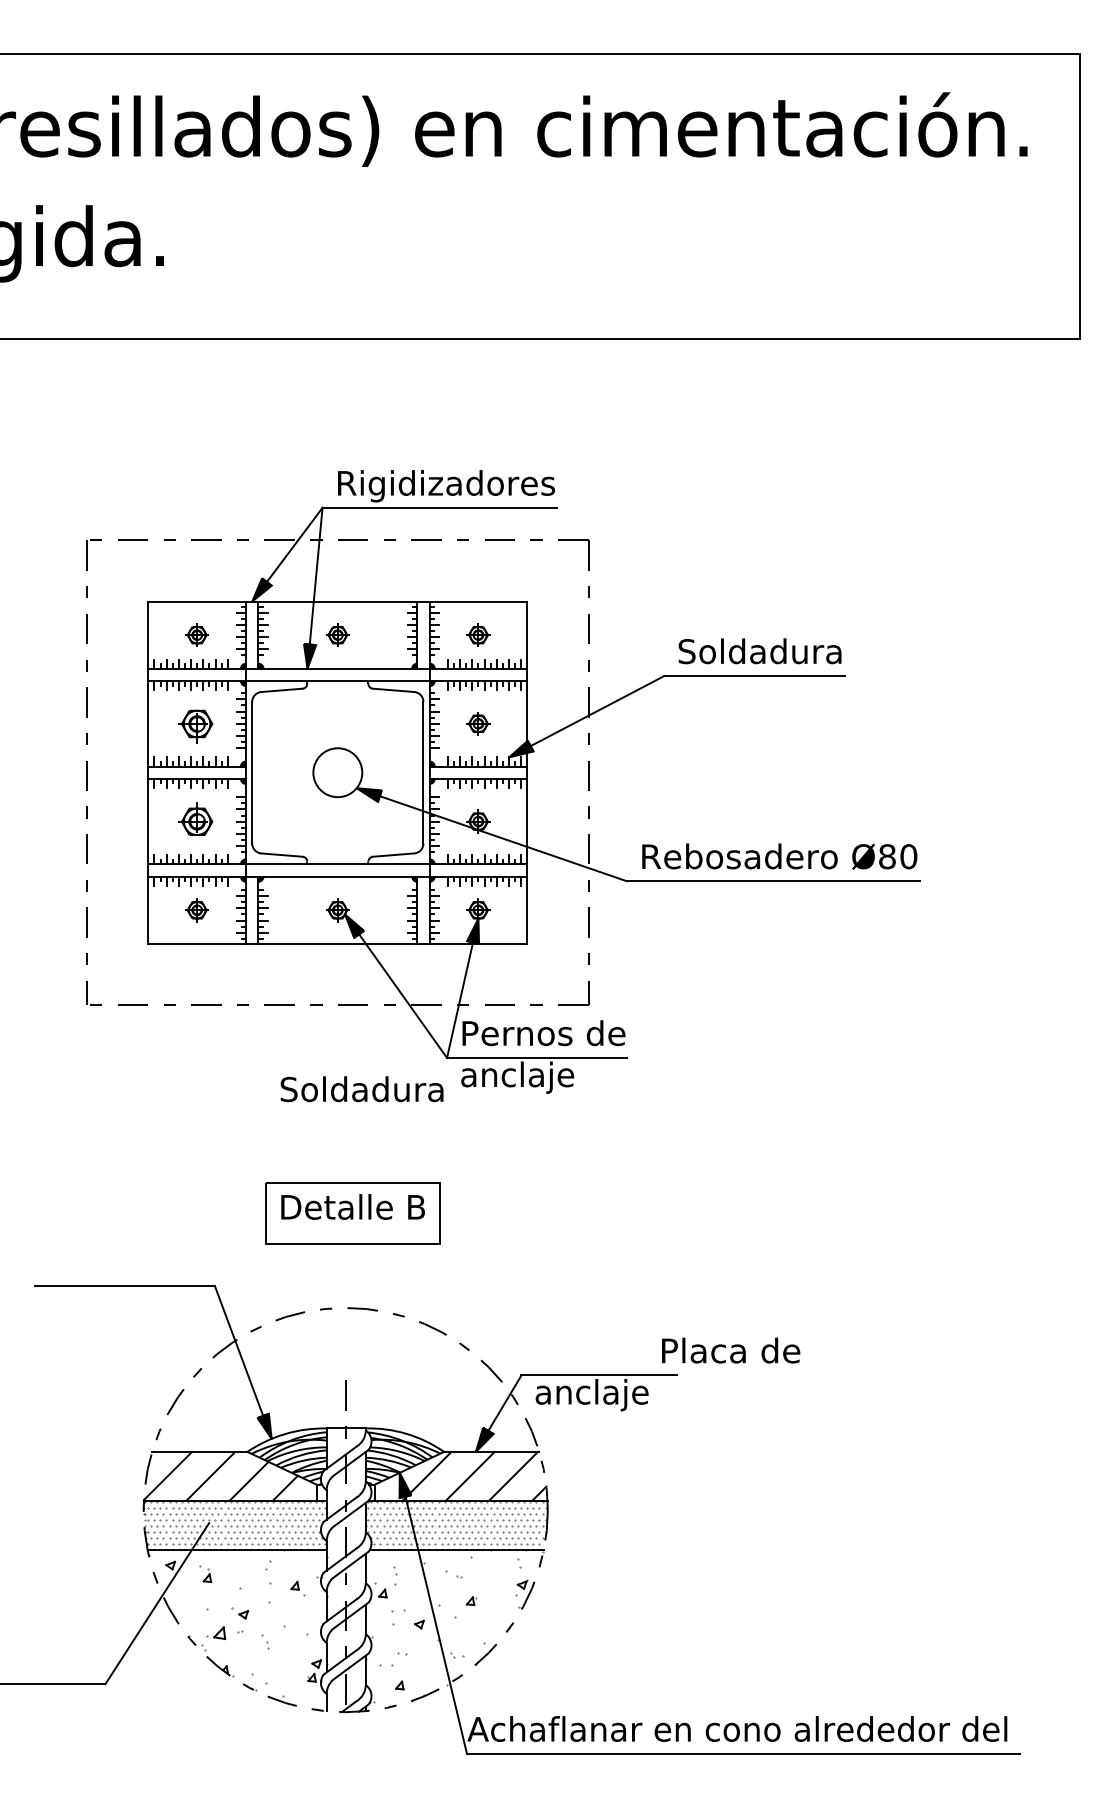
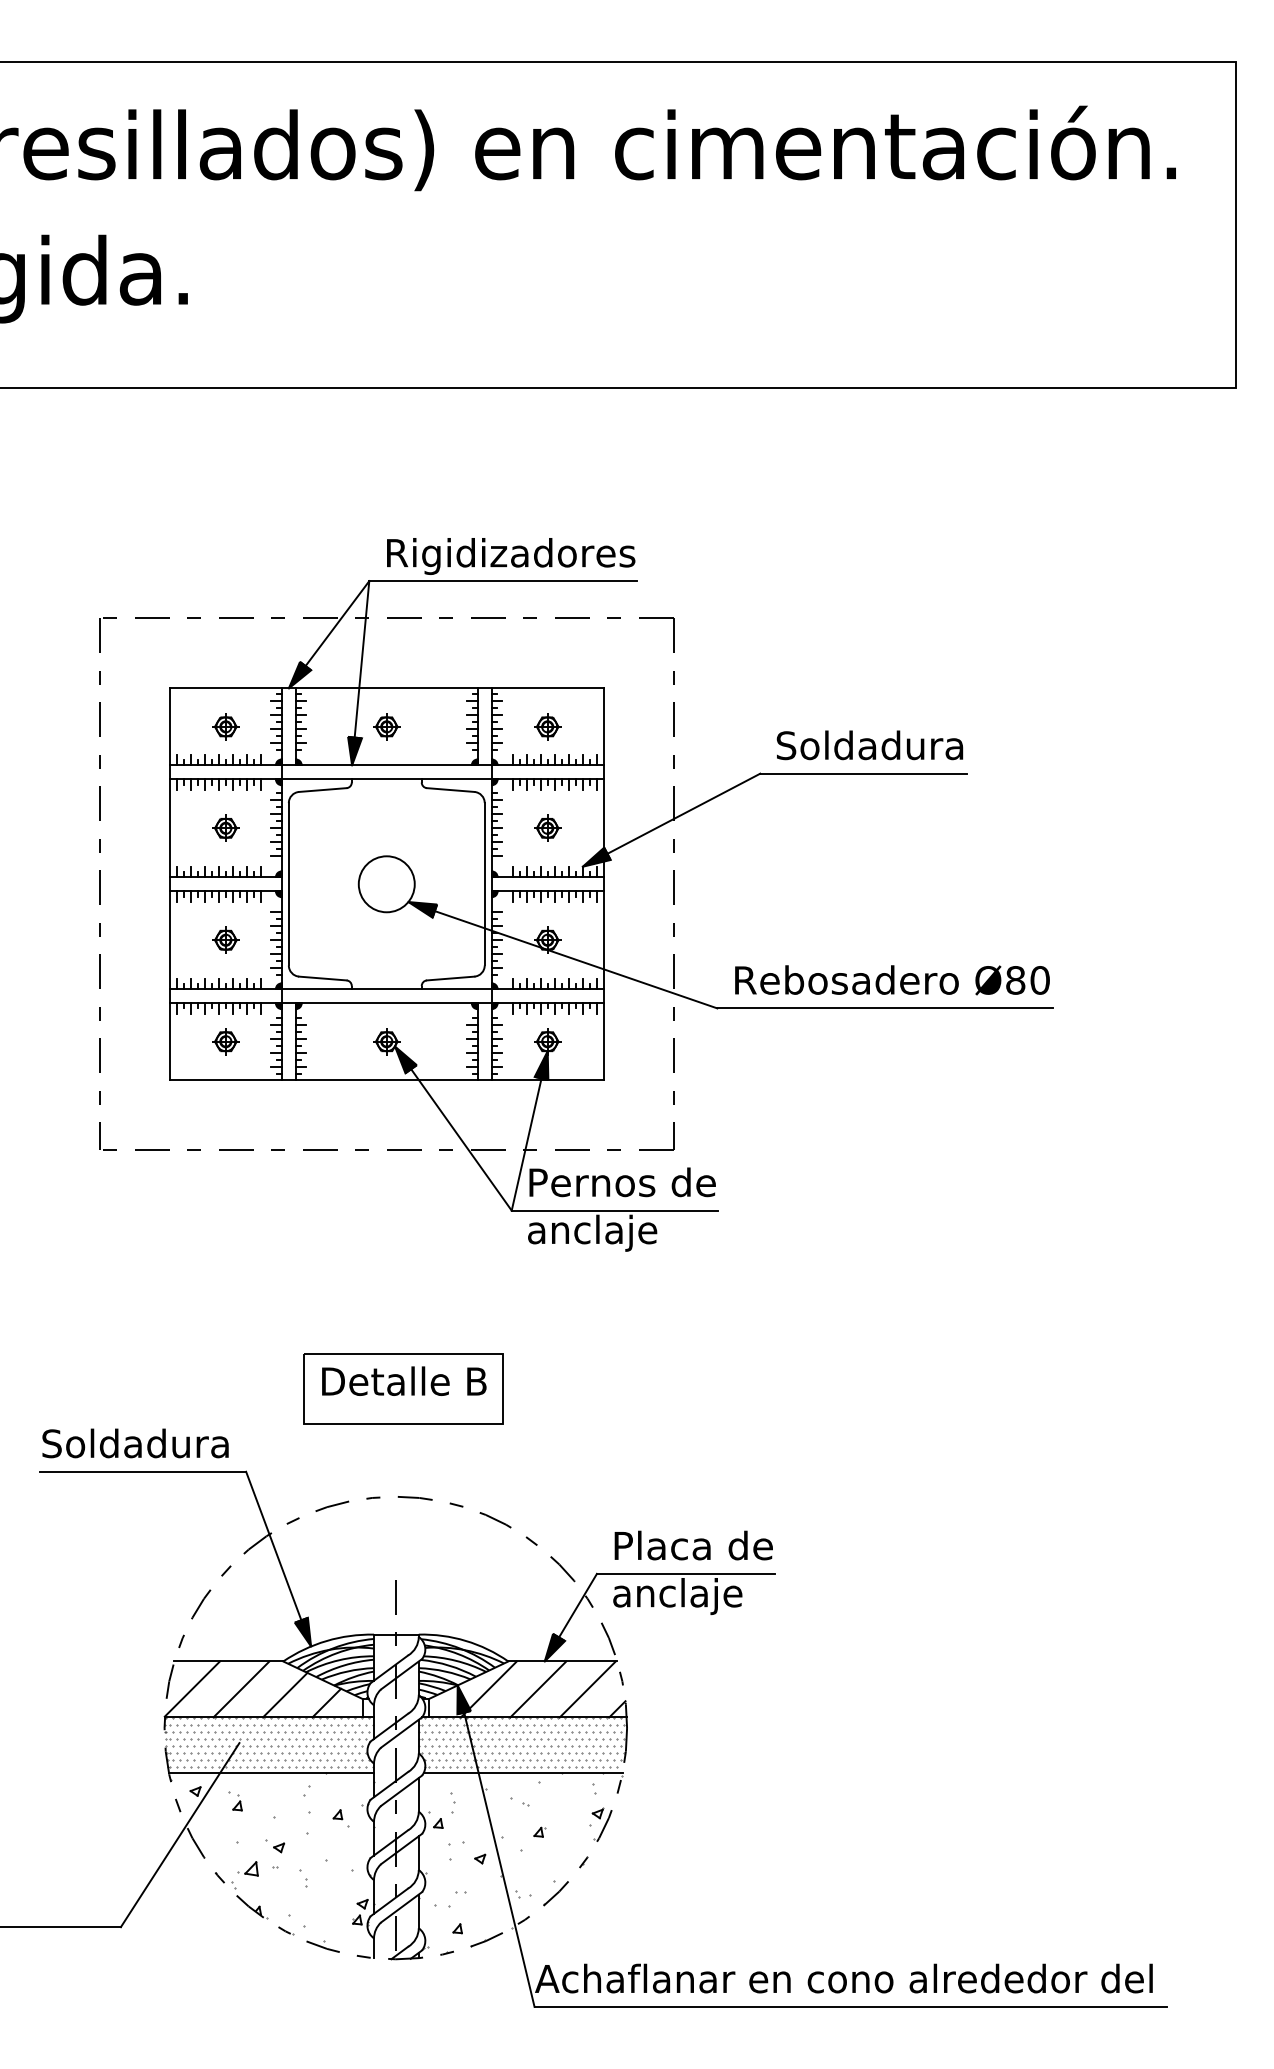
part: (196, 723) -> (225, 827), size x0.62
part: (196, 820) -> (225, 939), size x0.62
text: (362, 1089) -> (135, 1443), moved
text: (730, 1350) -> (693, 1545), moved

